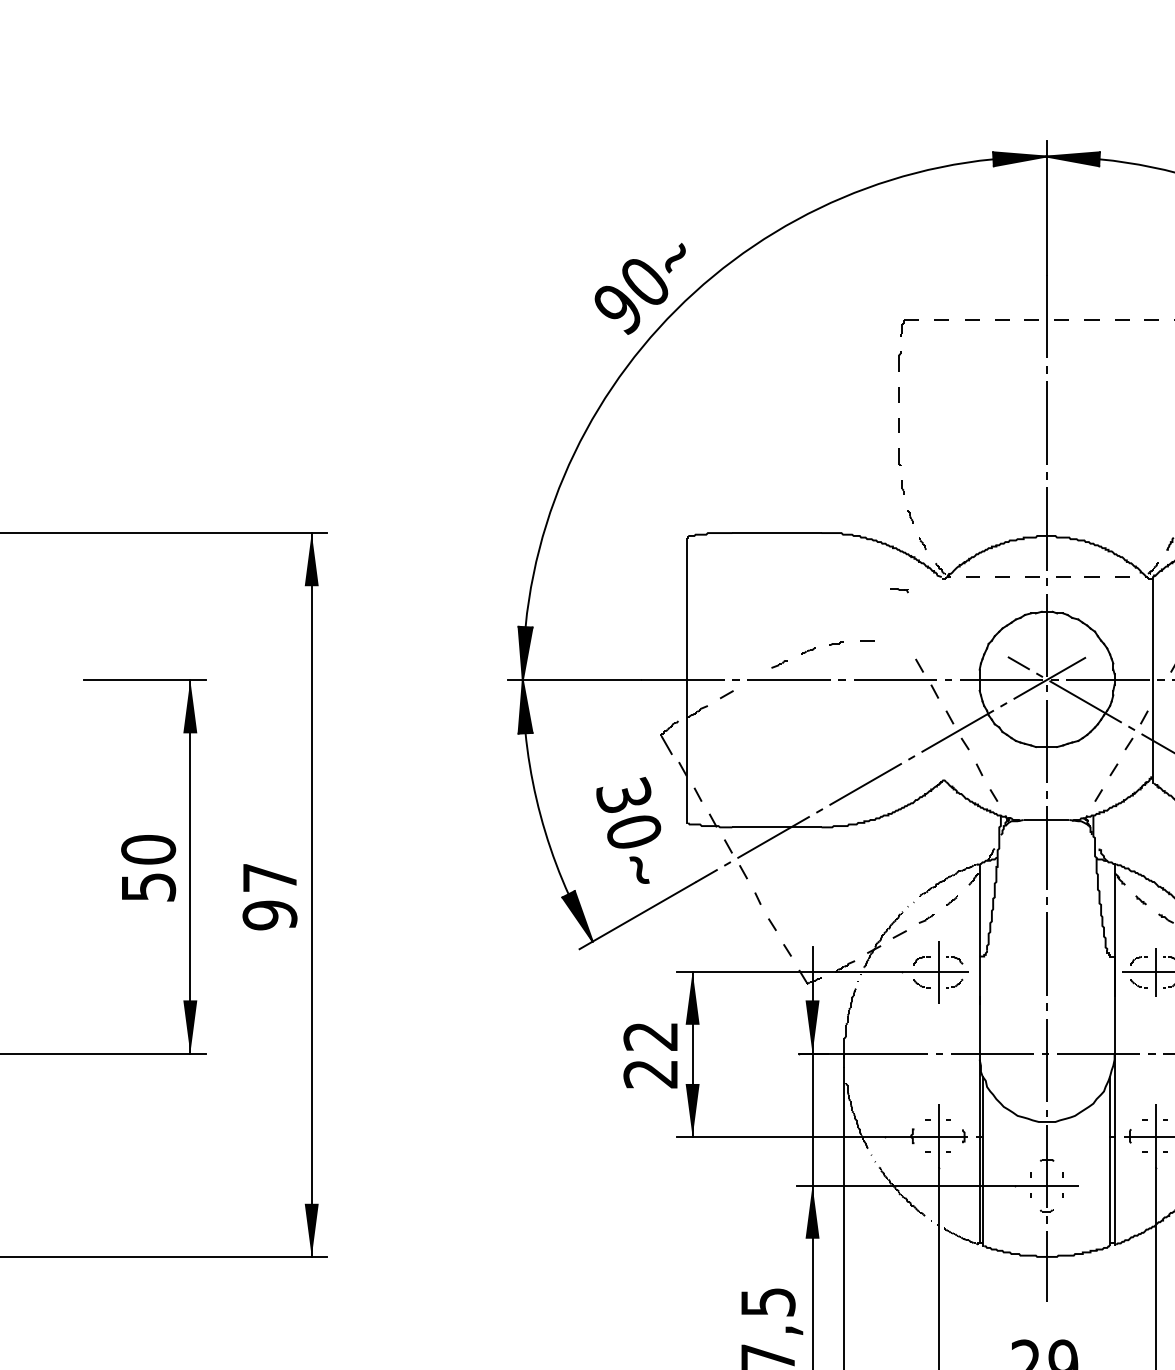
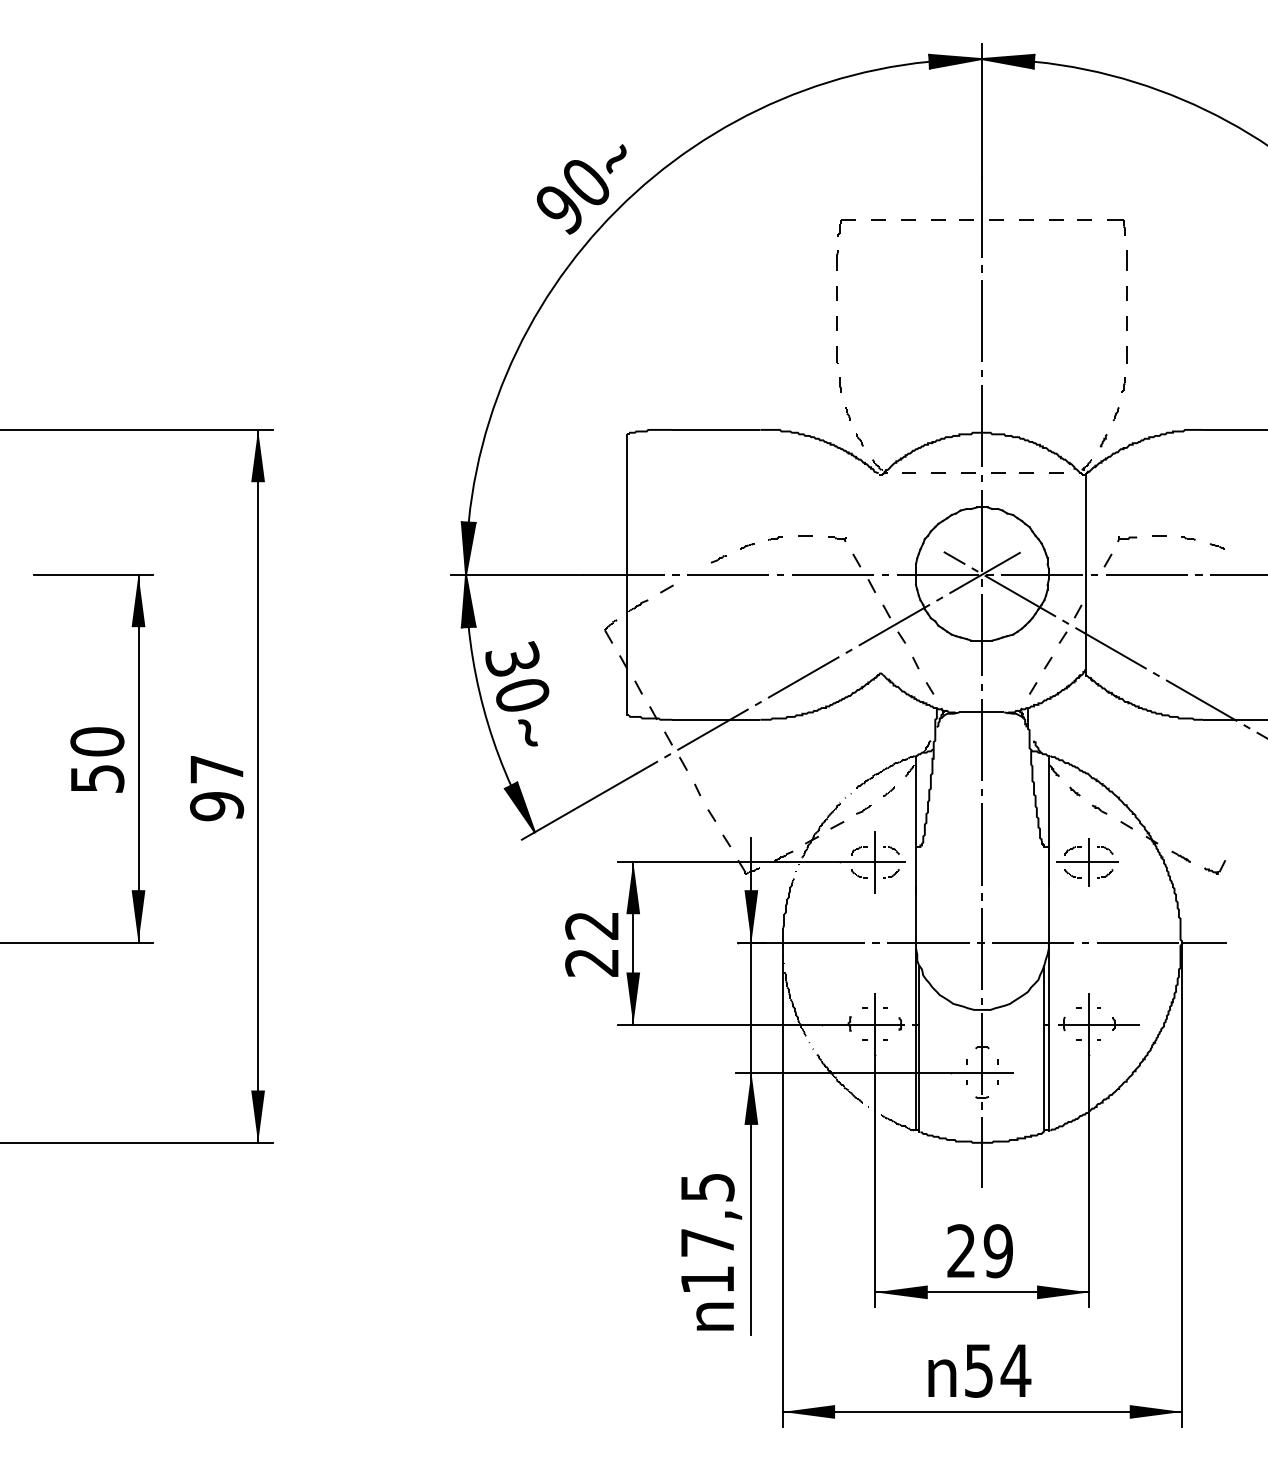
part: (899, 589) -> (837, 538), moved
part: (669, 737) -> (610, 631), size x0.71
text: (628, 830) -> (517, 693), moved

